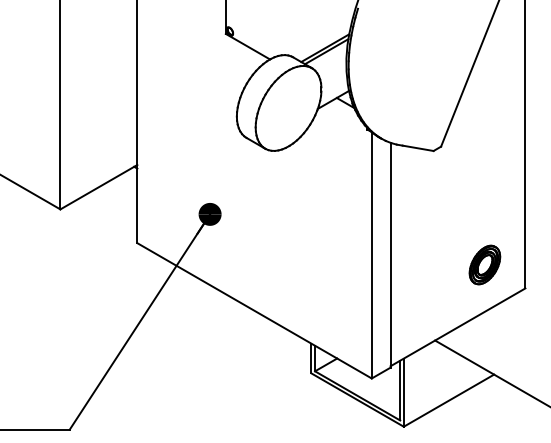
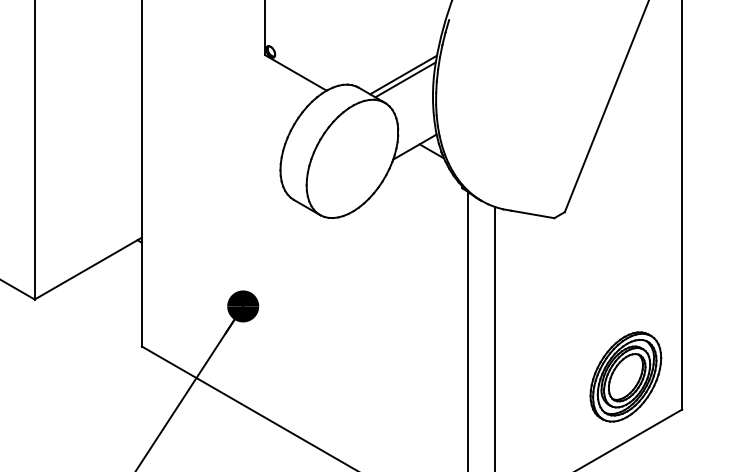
part: (484, 264) -> (625, 376), size x1.67

